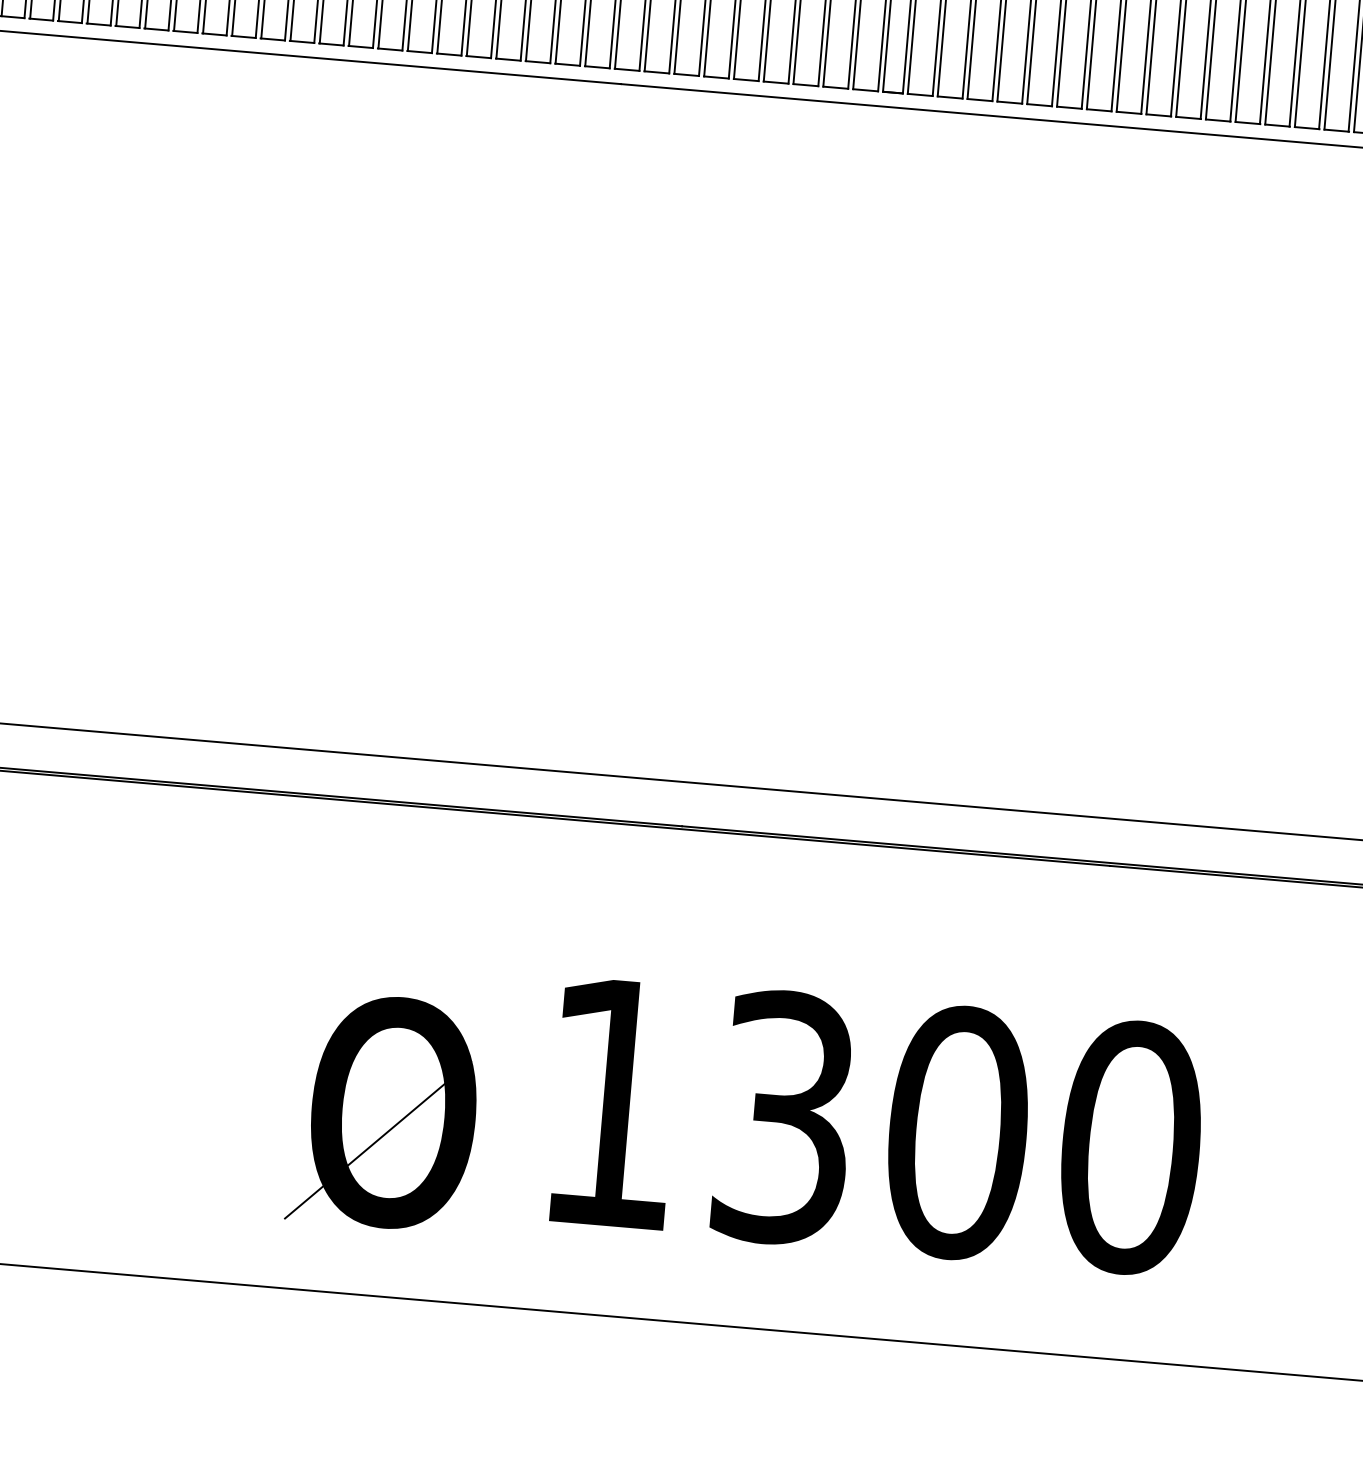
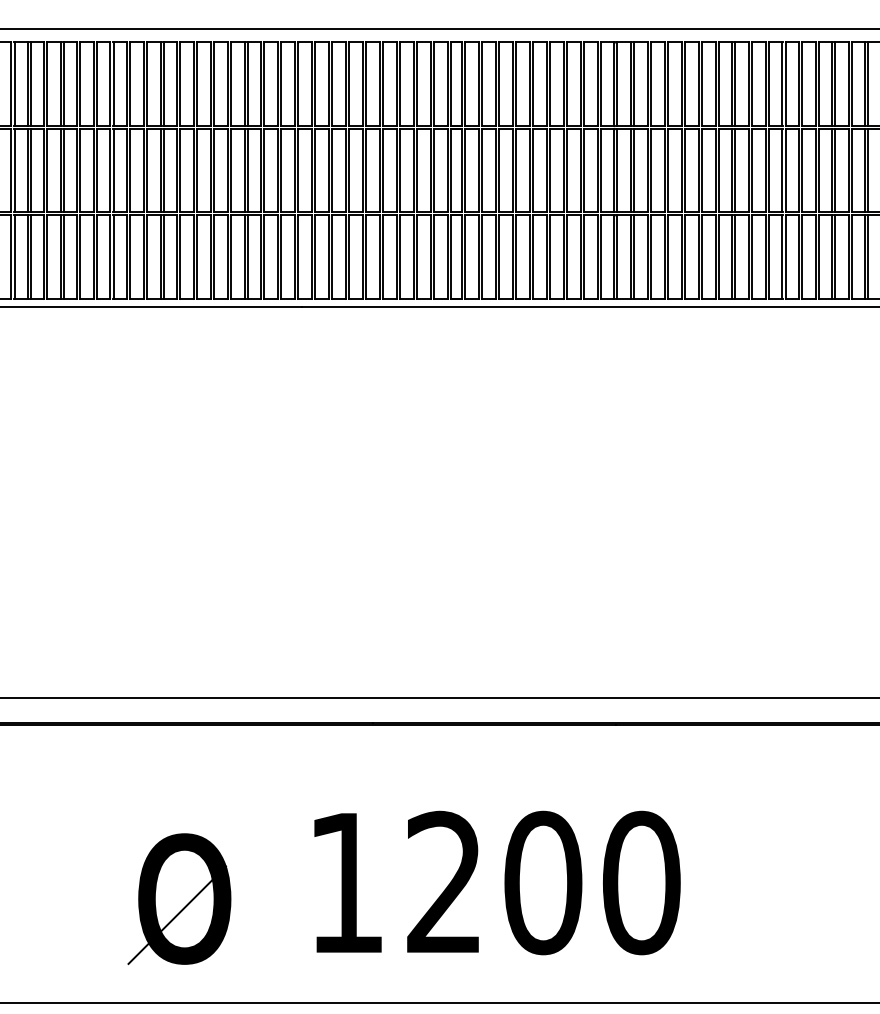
part: (384, 1111) -> (179, 898), moved
text: (784, 1118) -> (444, 883), 1300 -> 1200

